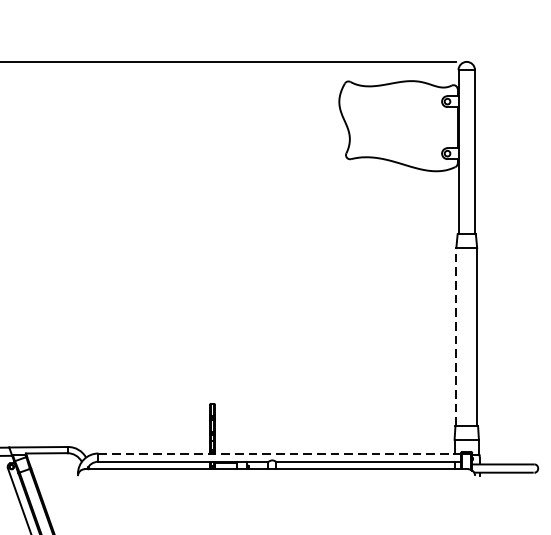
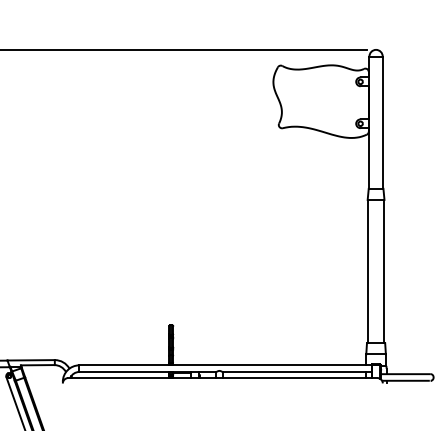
line: (456, 337) -> (367, 271), dashed -> solid
line: (281, 453) -> (226, 365), dashed -> solid

